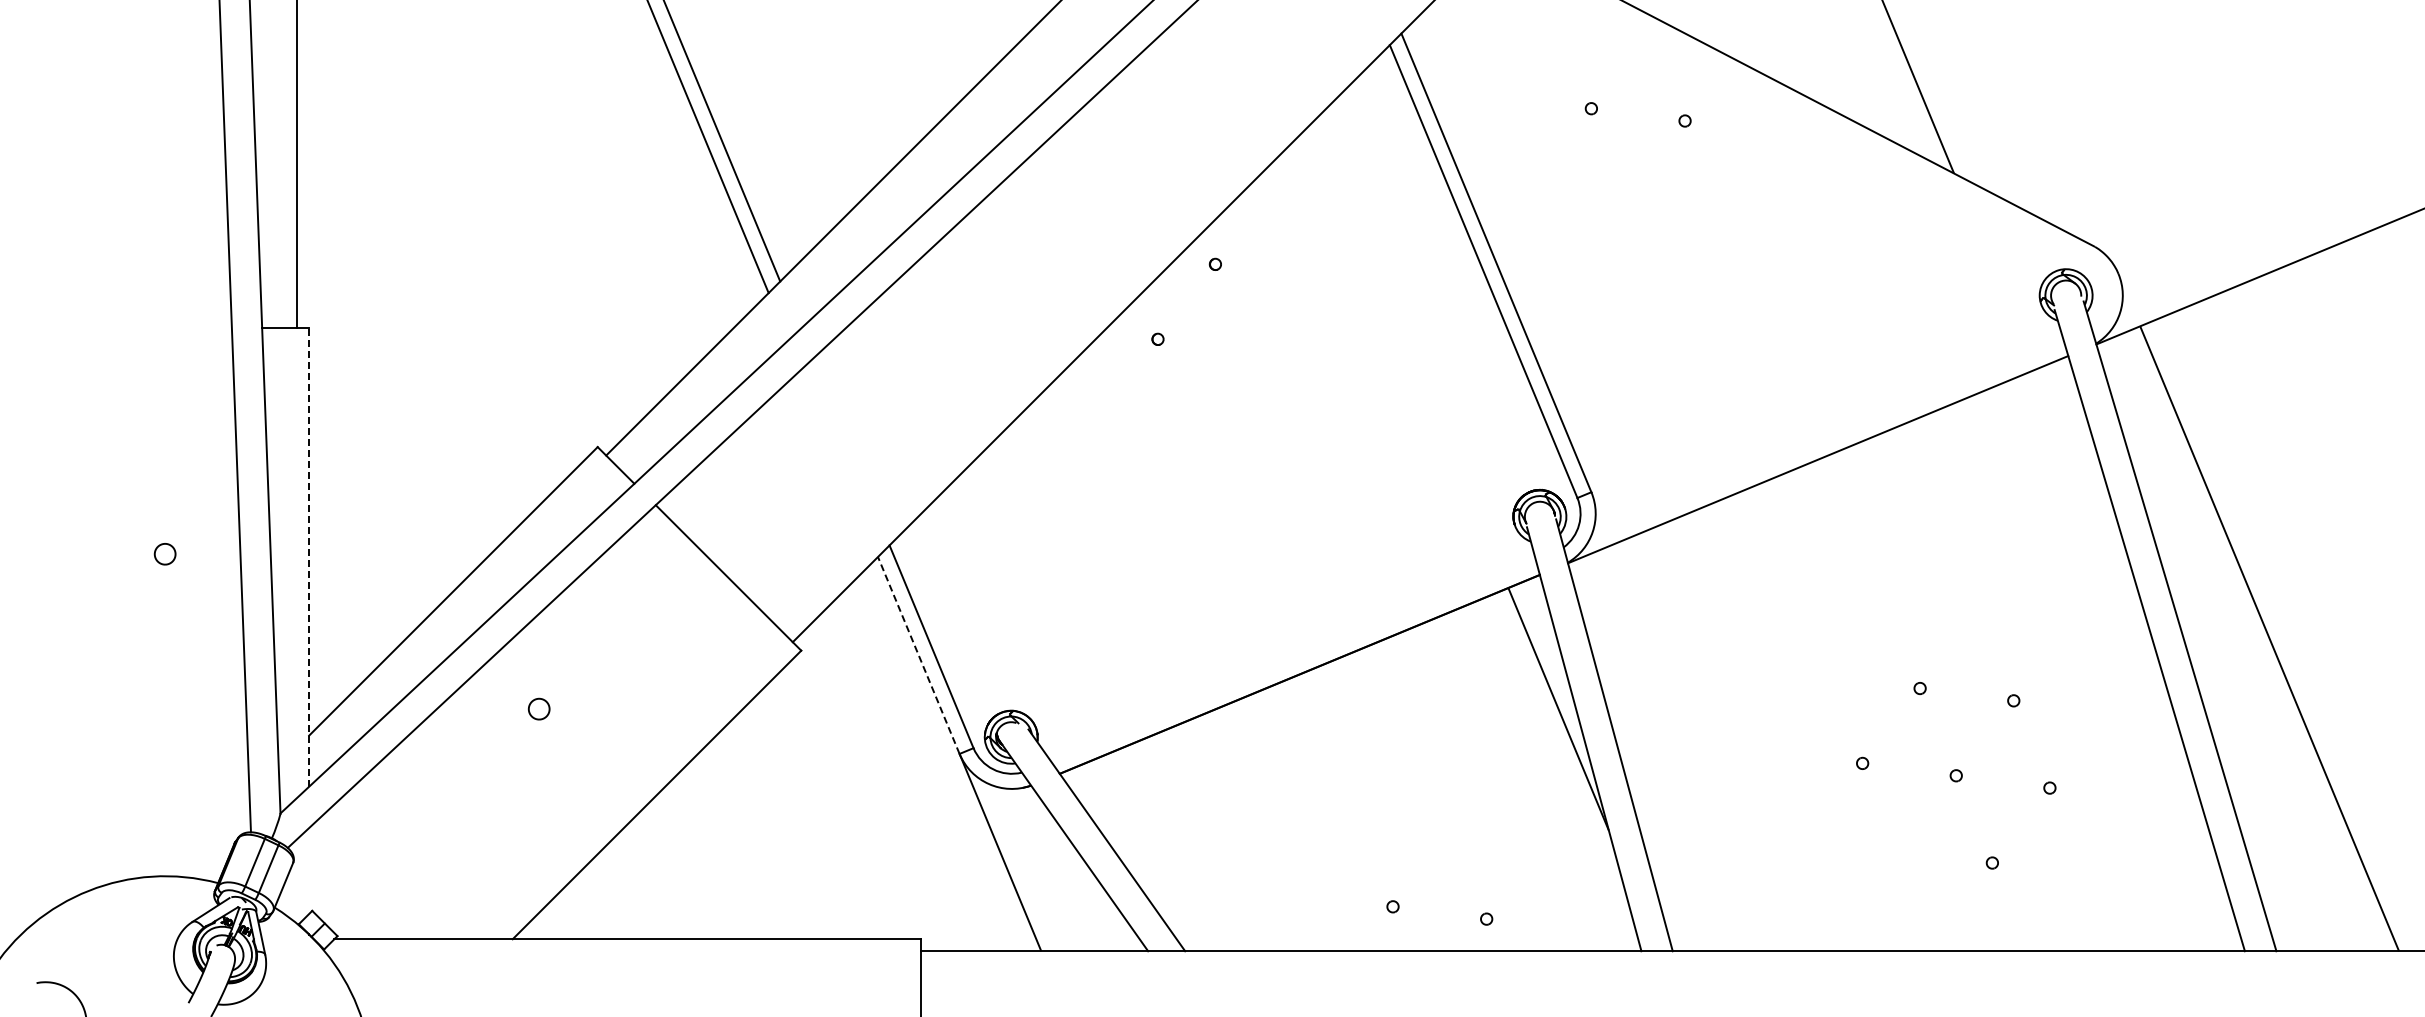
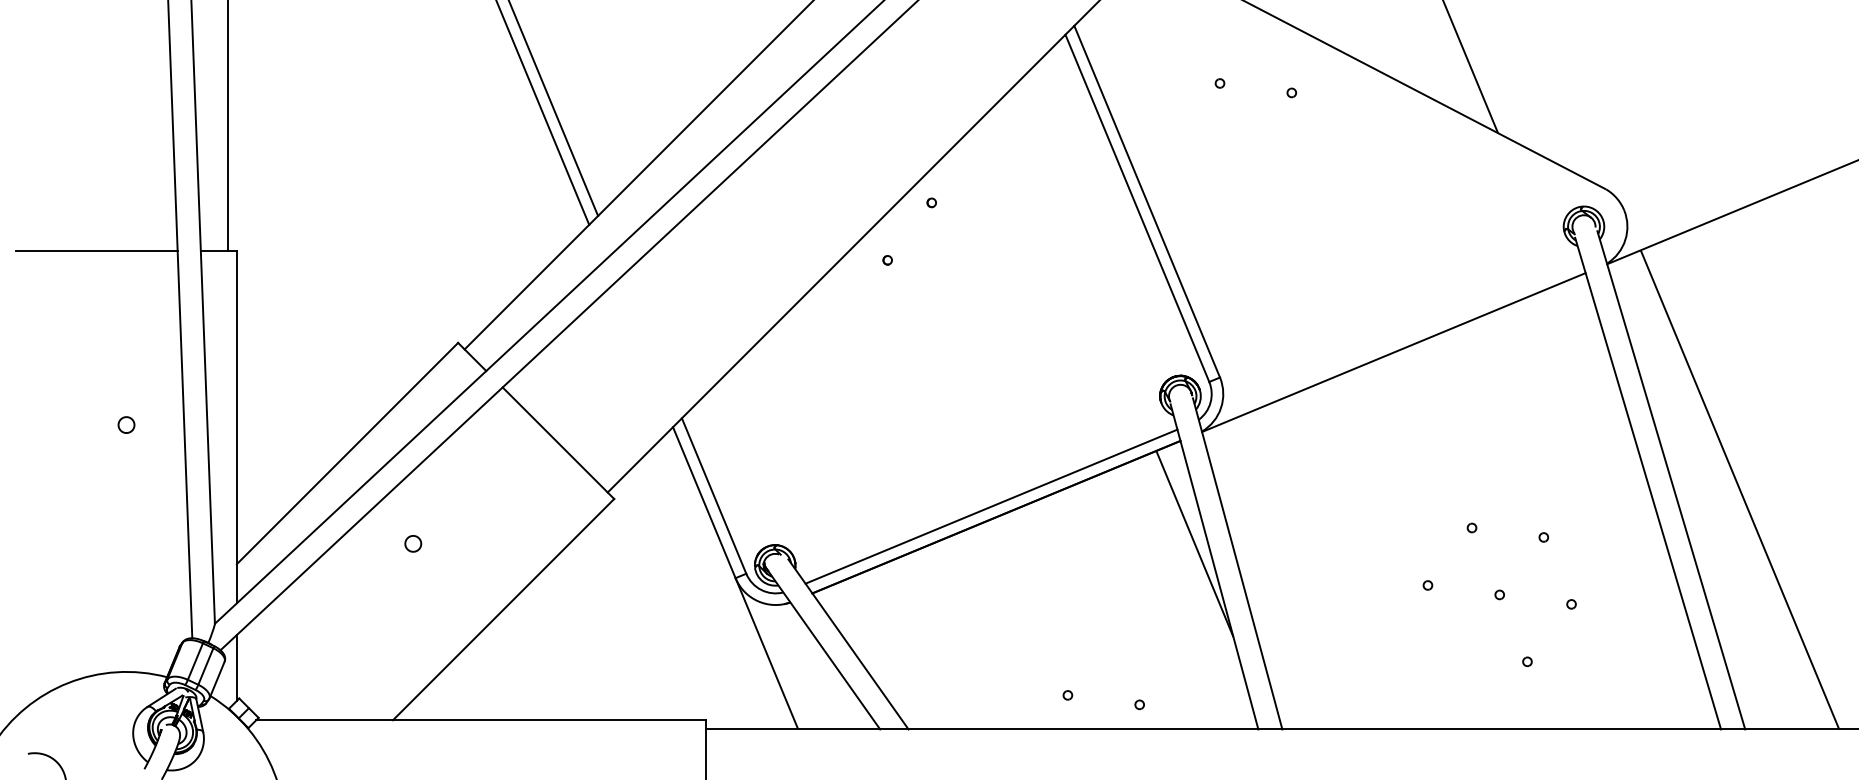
line: (126, 327) -> (96, 251), added
line: (309, 557) -> (237, 427), dashed -> solid
line: (918, 655) -> (704, 502), dashed -> solid
line: (1292, 660) -> (990, 506), added
line: (309, 871) -> (237, 668), added

